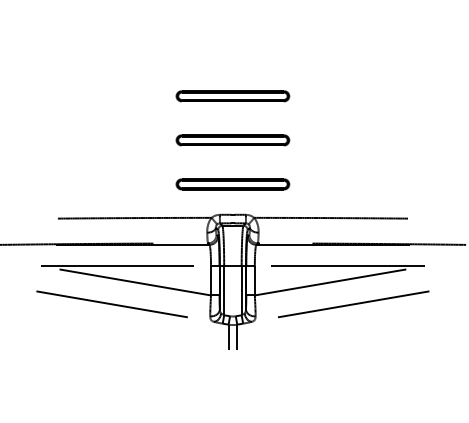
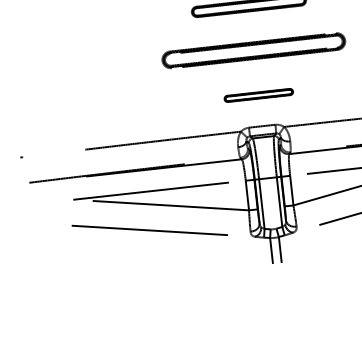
part: (232, 140) -> (253, 51), size x1.6
part: (232, 184) -> (258, 95), size x0.6

